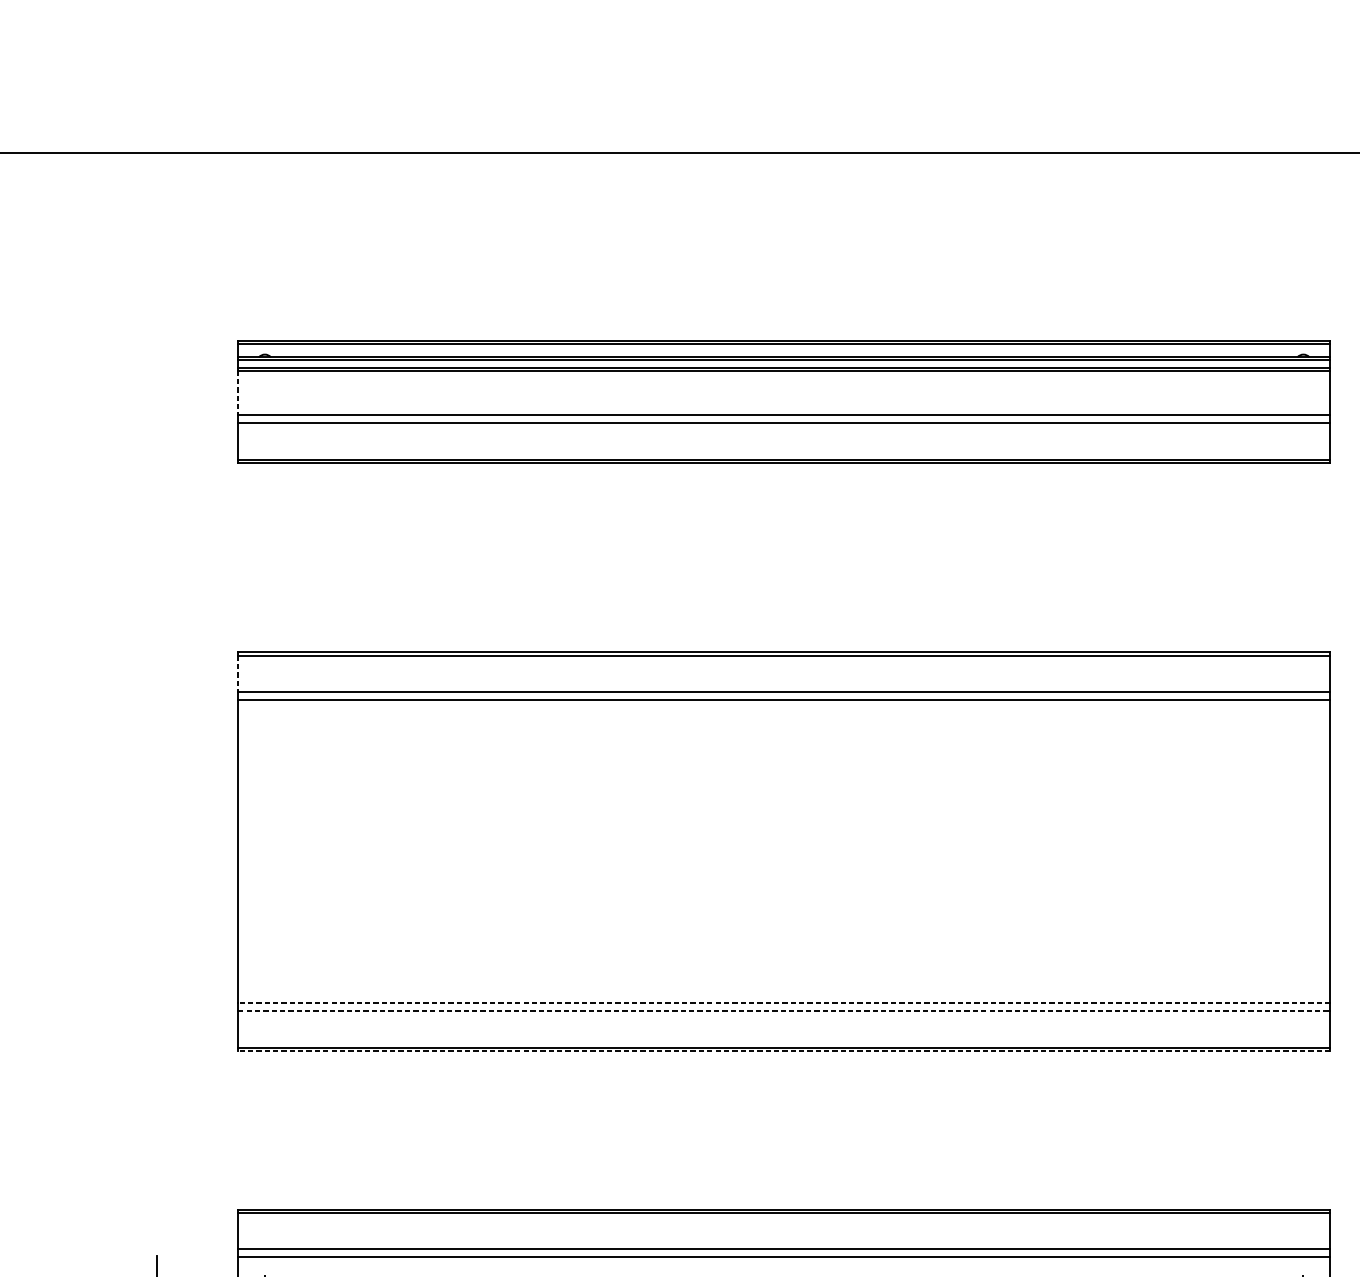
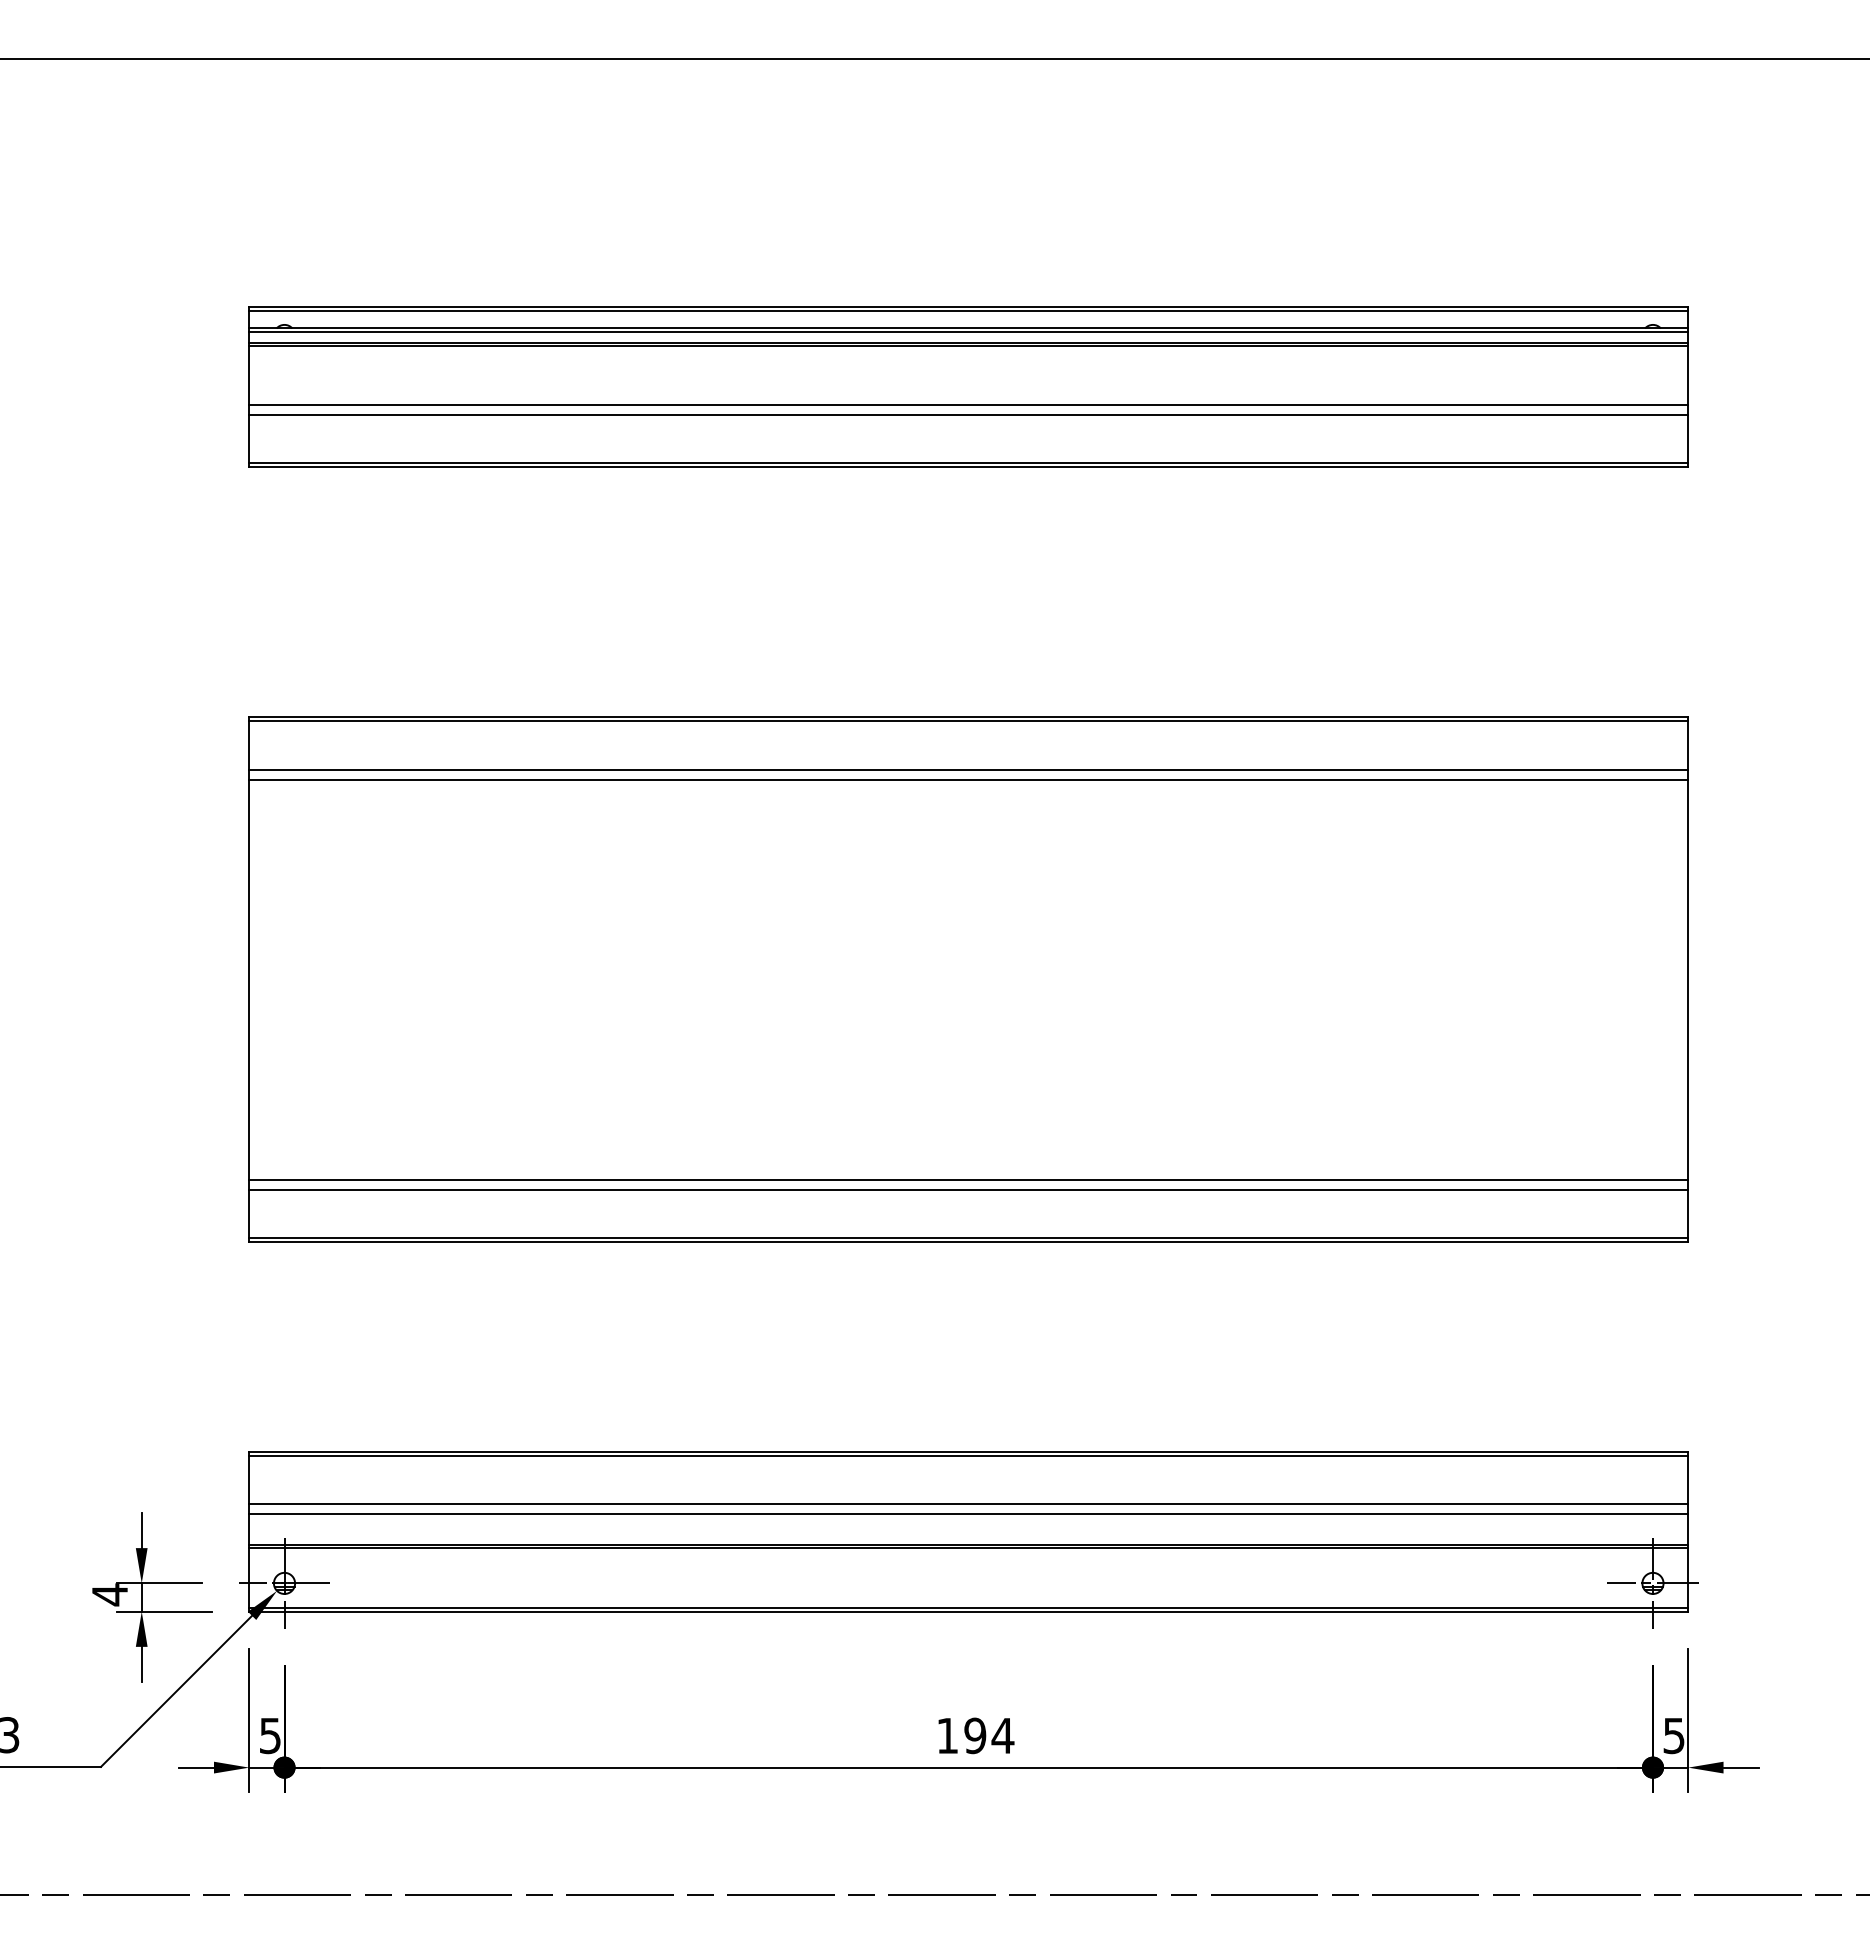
line: (238, 393) -> (249, 375), dashed -> solid
line: (238, 674) -> (249, 746), dashed -> solid
line: (784, 1003) -> (968, 1179), dashed -> solid
line: (784, 1010) -> (969, 1189), dashed -> solid
line: (784, 1050) -> (968, 1242), dashed -> solid

